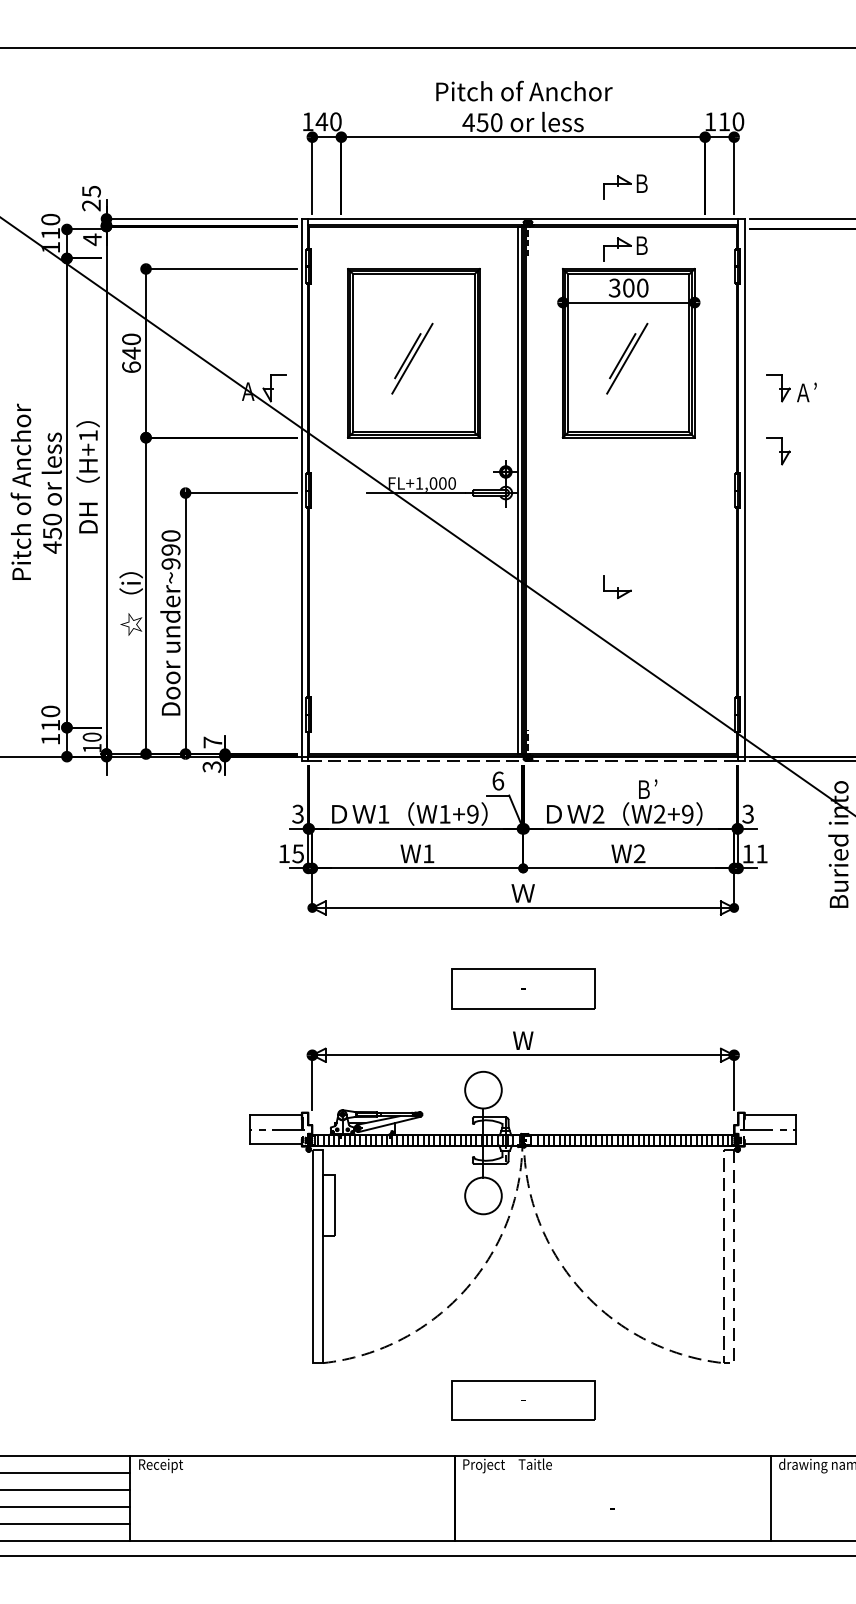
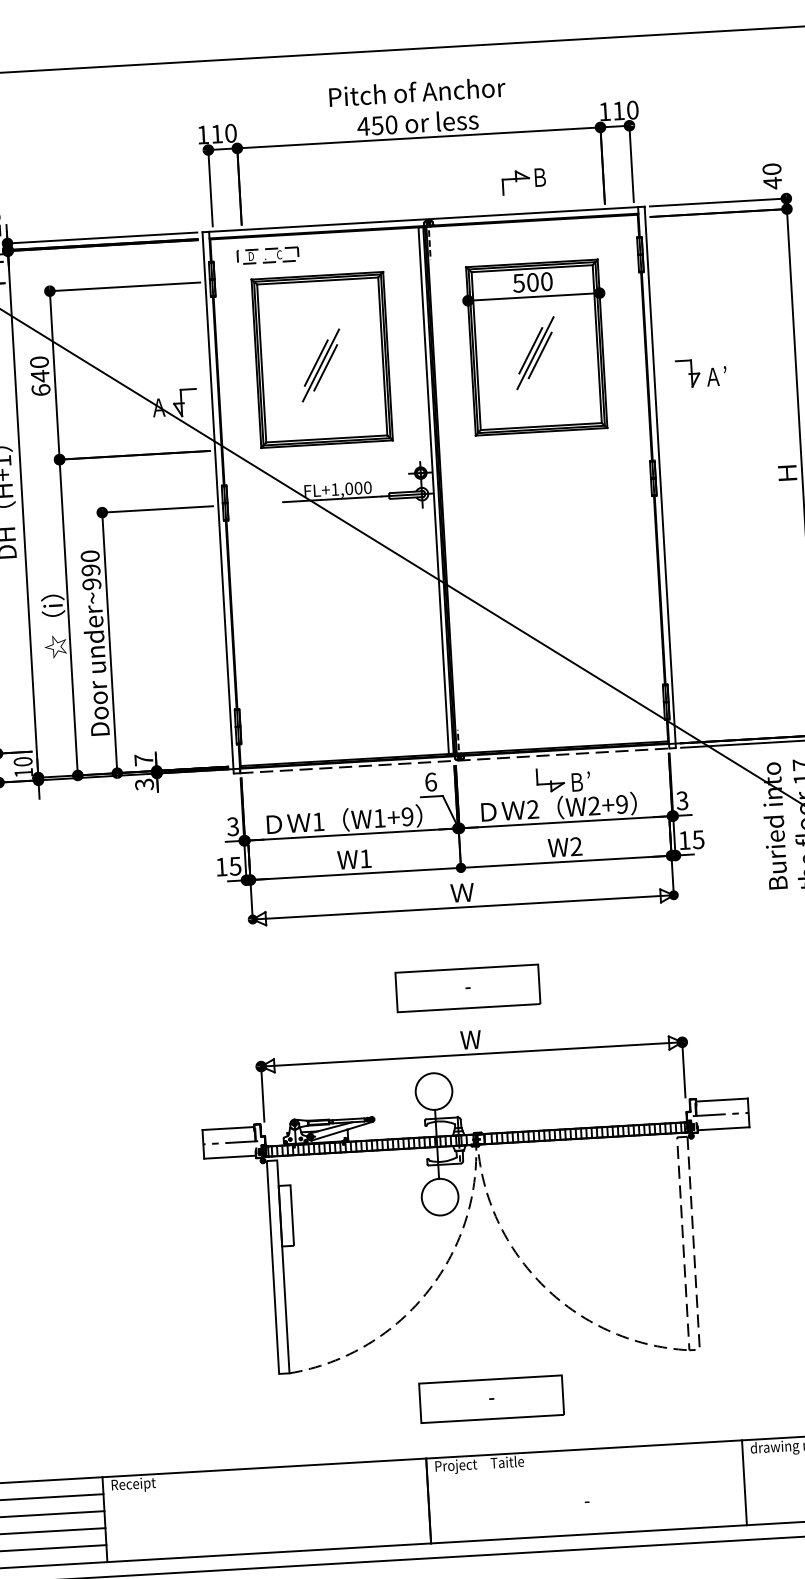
text: (321, 121) -> (216, 133), 140 -> 110
part: (365, 245) -> (267, 255), added
part: (625, 248) -> (527, 243), removed
text: (614, 287) -> (518, 282), 300 -> 500
line: (416, 361) -> (325, 367), added
line: (631, 361) -> (539, 355), added
part: (778, 451) -> (691, 436), removed
part: (617, 587) -> (550, 780), moved
text: (761, 853) -> (697, 839), 11 -> 15

